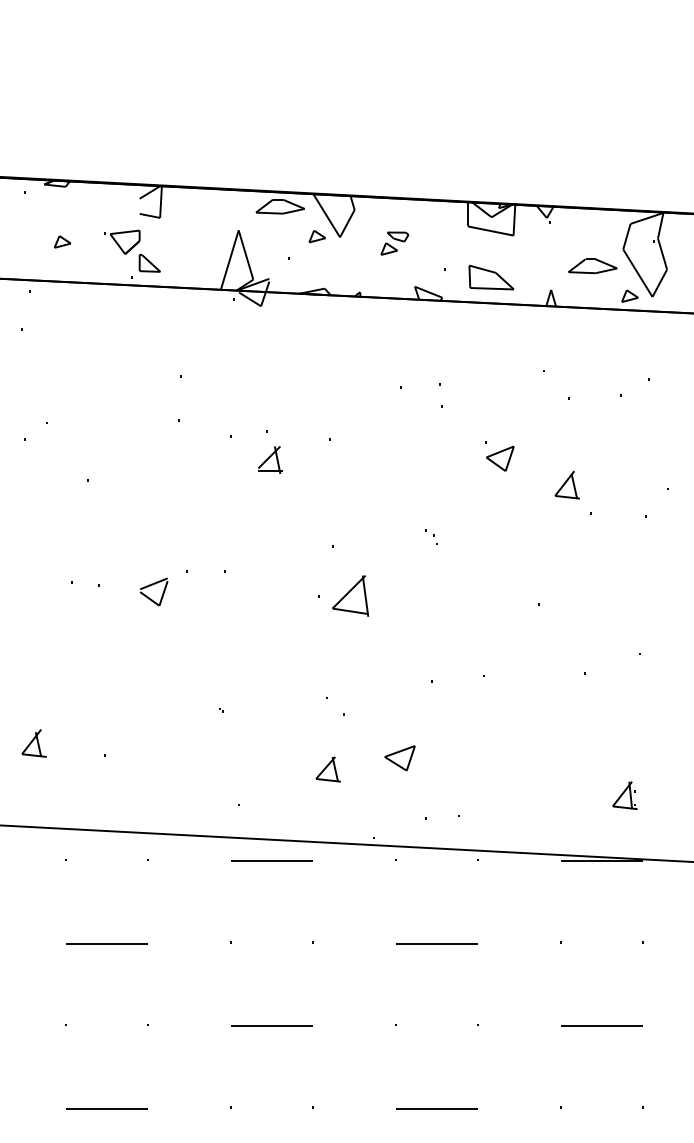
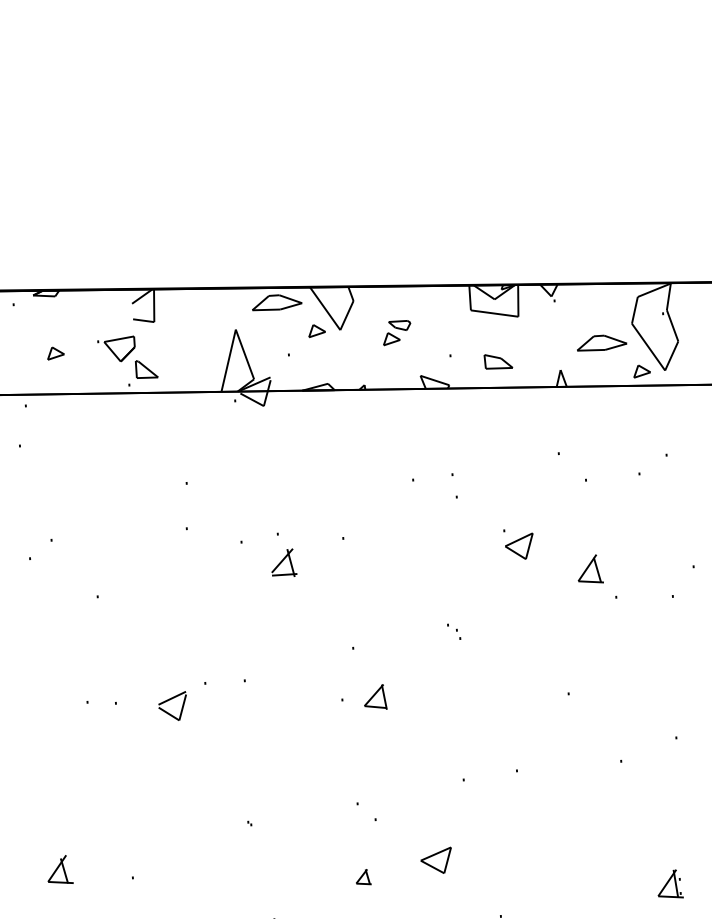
part: (491, 277) -> (498, 361), size x0.6
part: (350, 595) -> (374, 697), size x0.6
part: (327, 769) -> (362, 877), size x0.6

